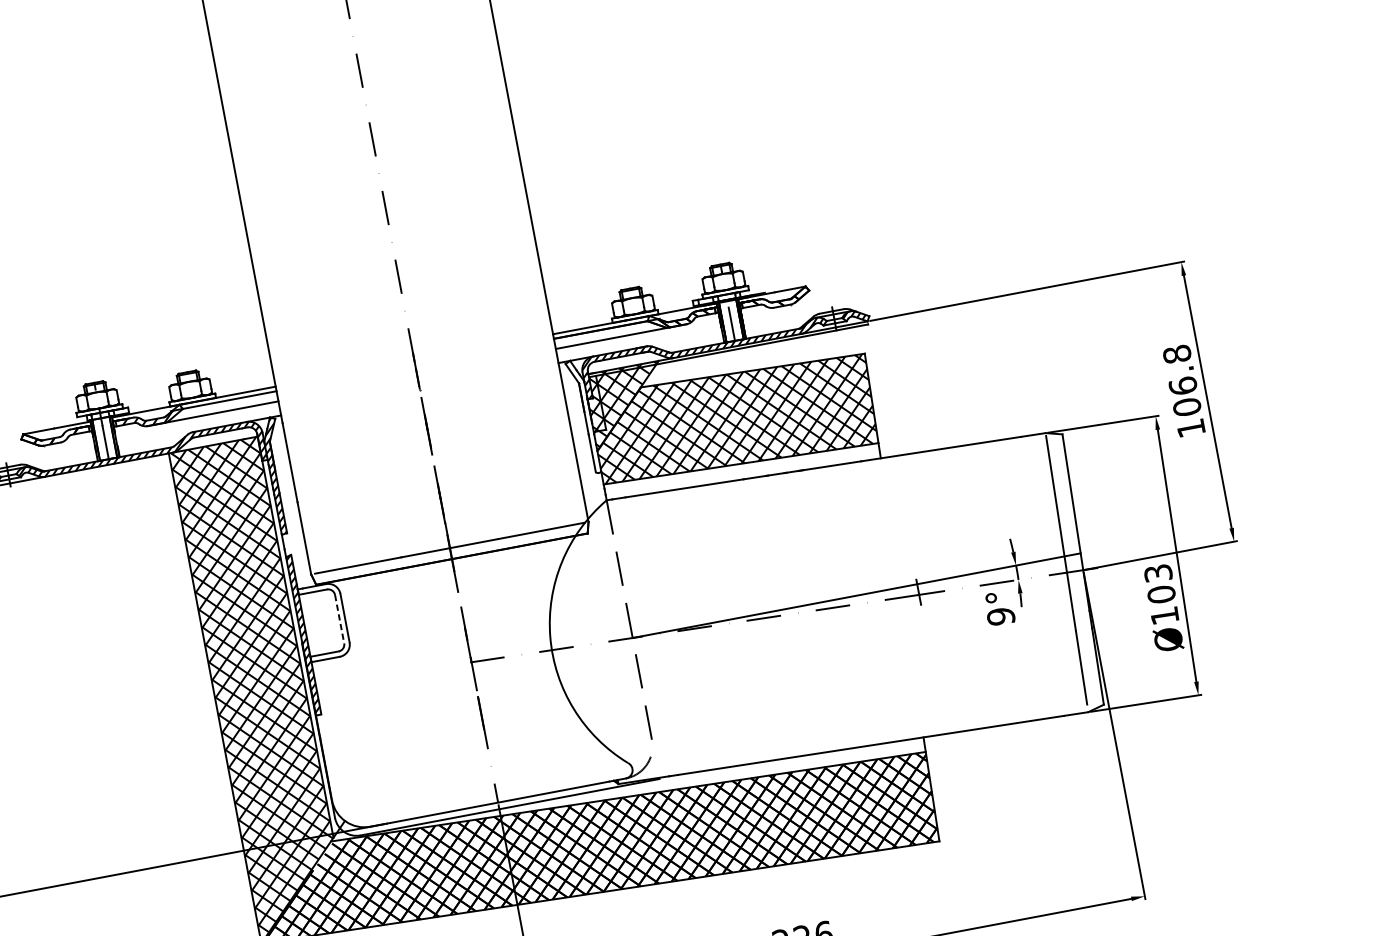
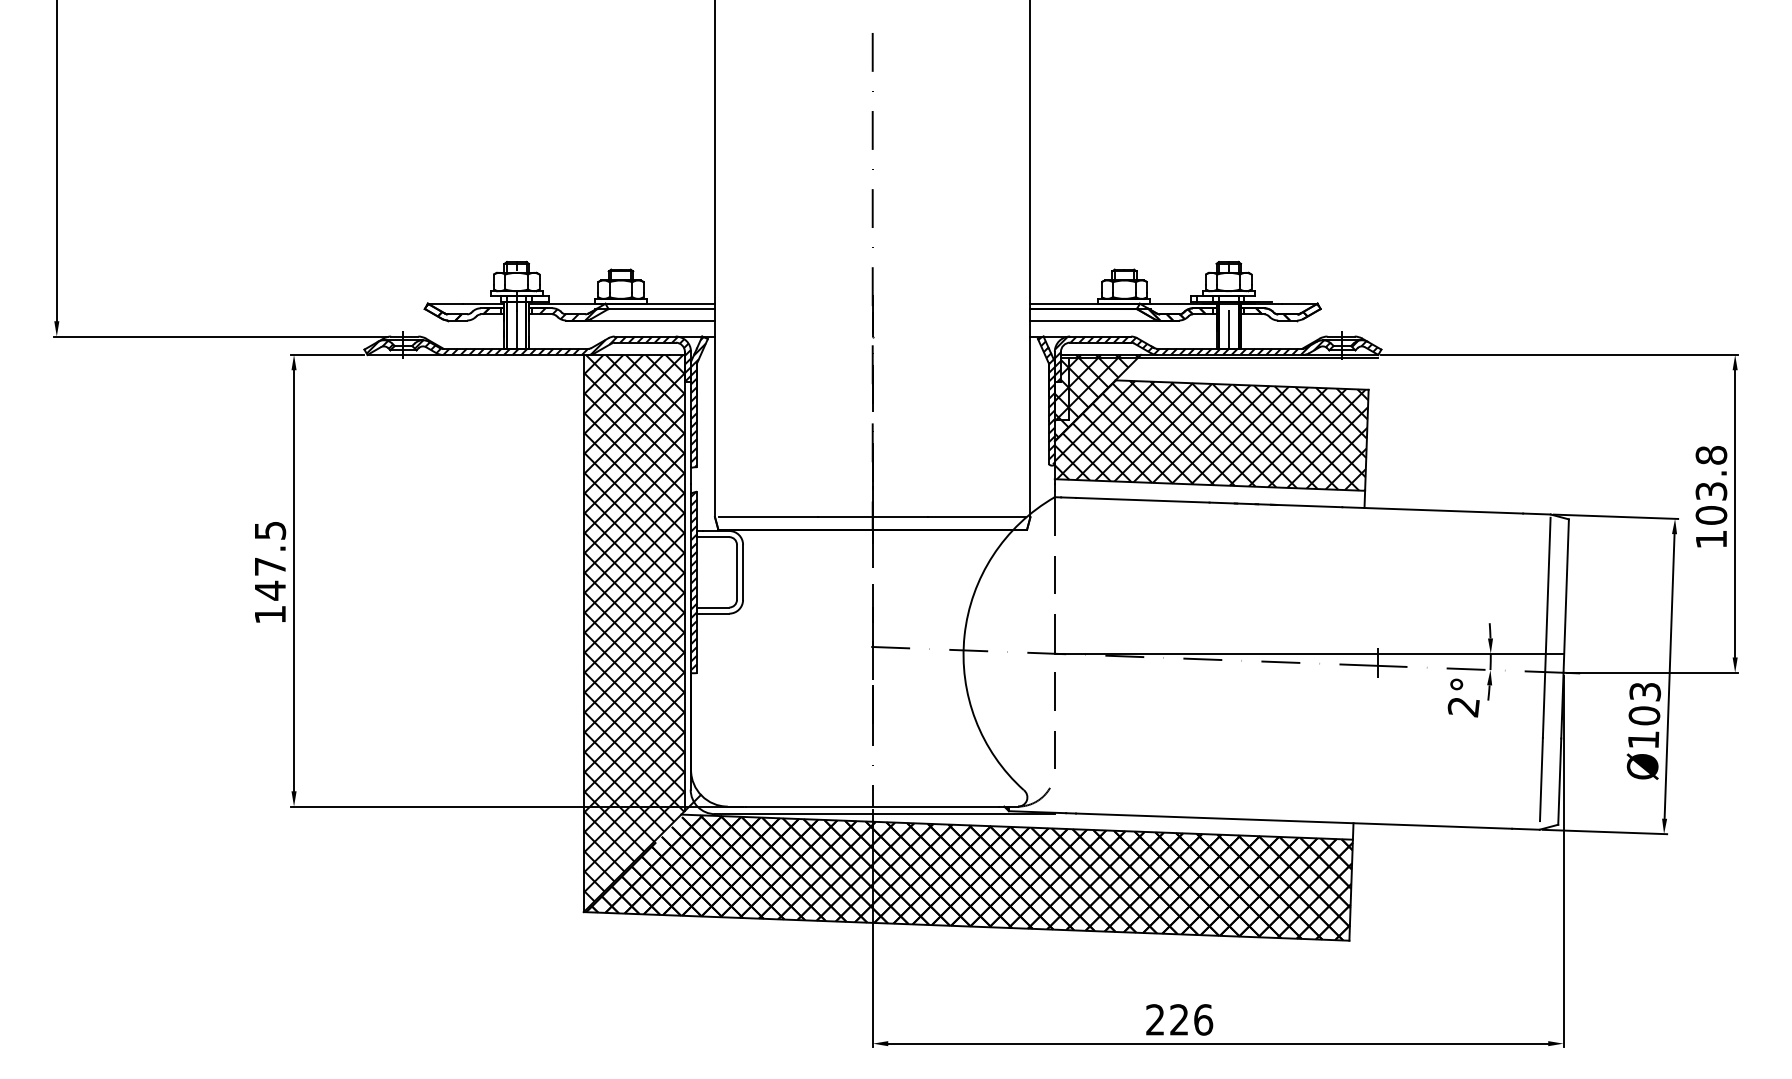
text: (1183, 385) -> (1711, 490), 106.8 -> 103.8
hatch: (583, 416) -> (1046, 400), added
text: (1001, 617) -> (1463, 707), 9° -> 2°
line: (339, 619) -> (736, 572), dashed -> solid

